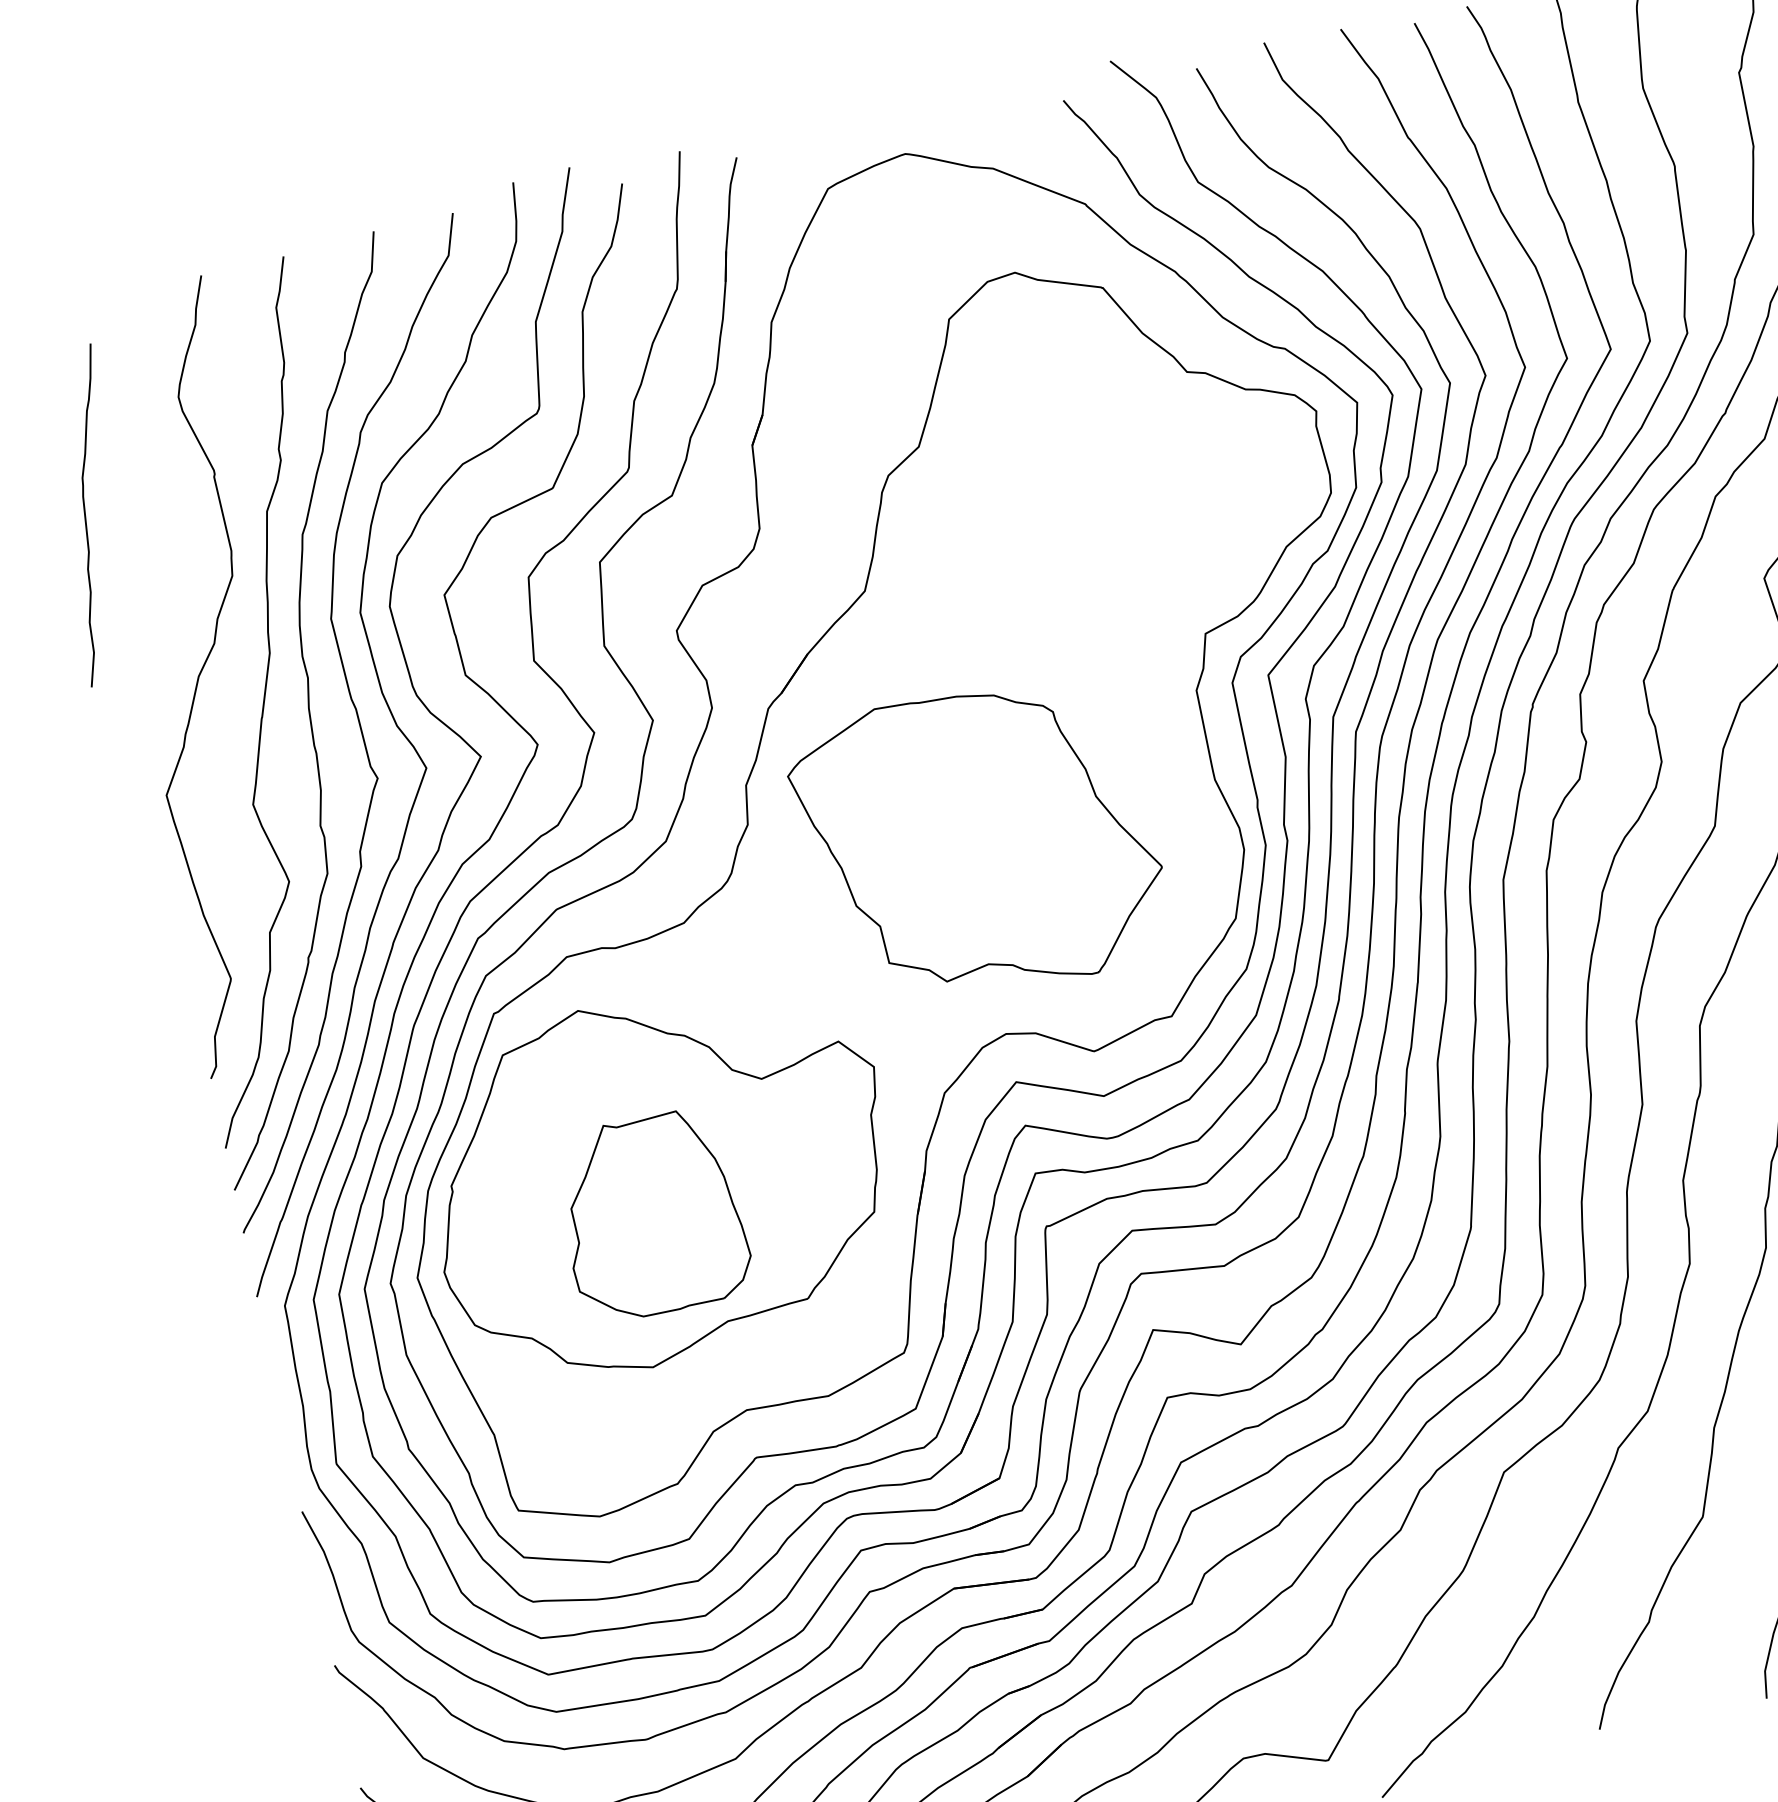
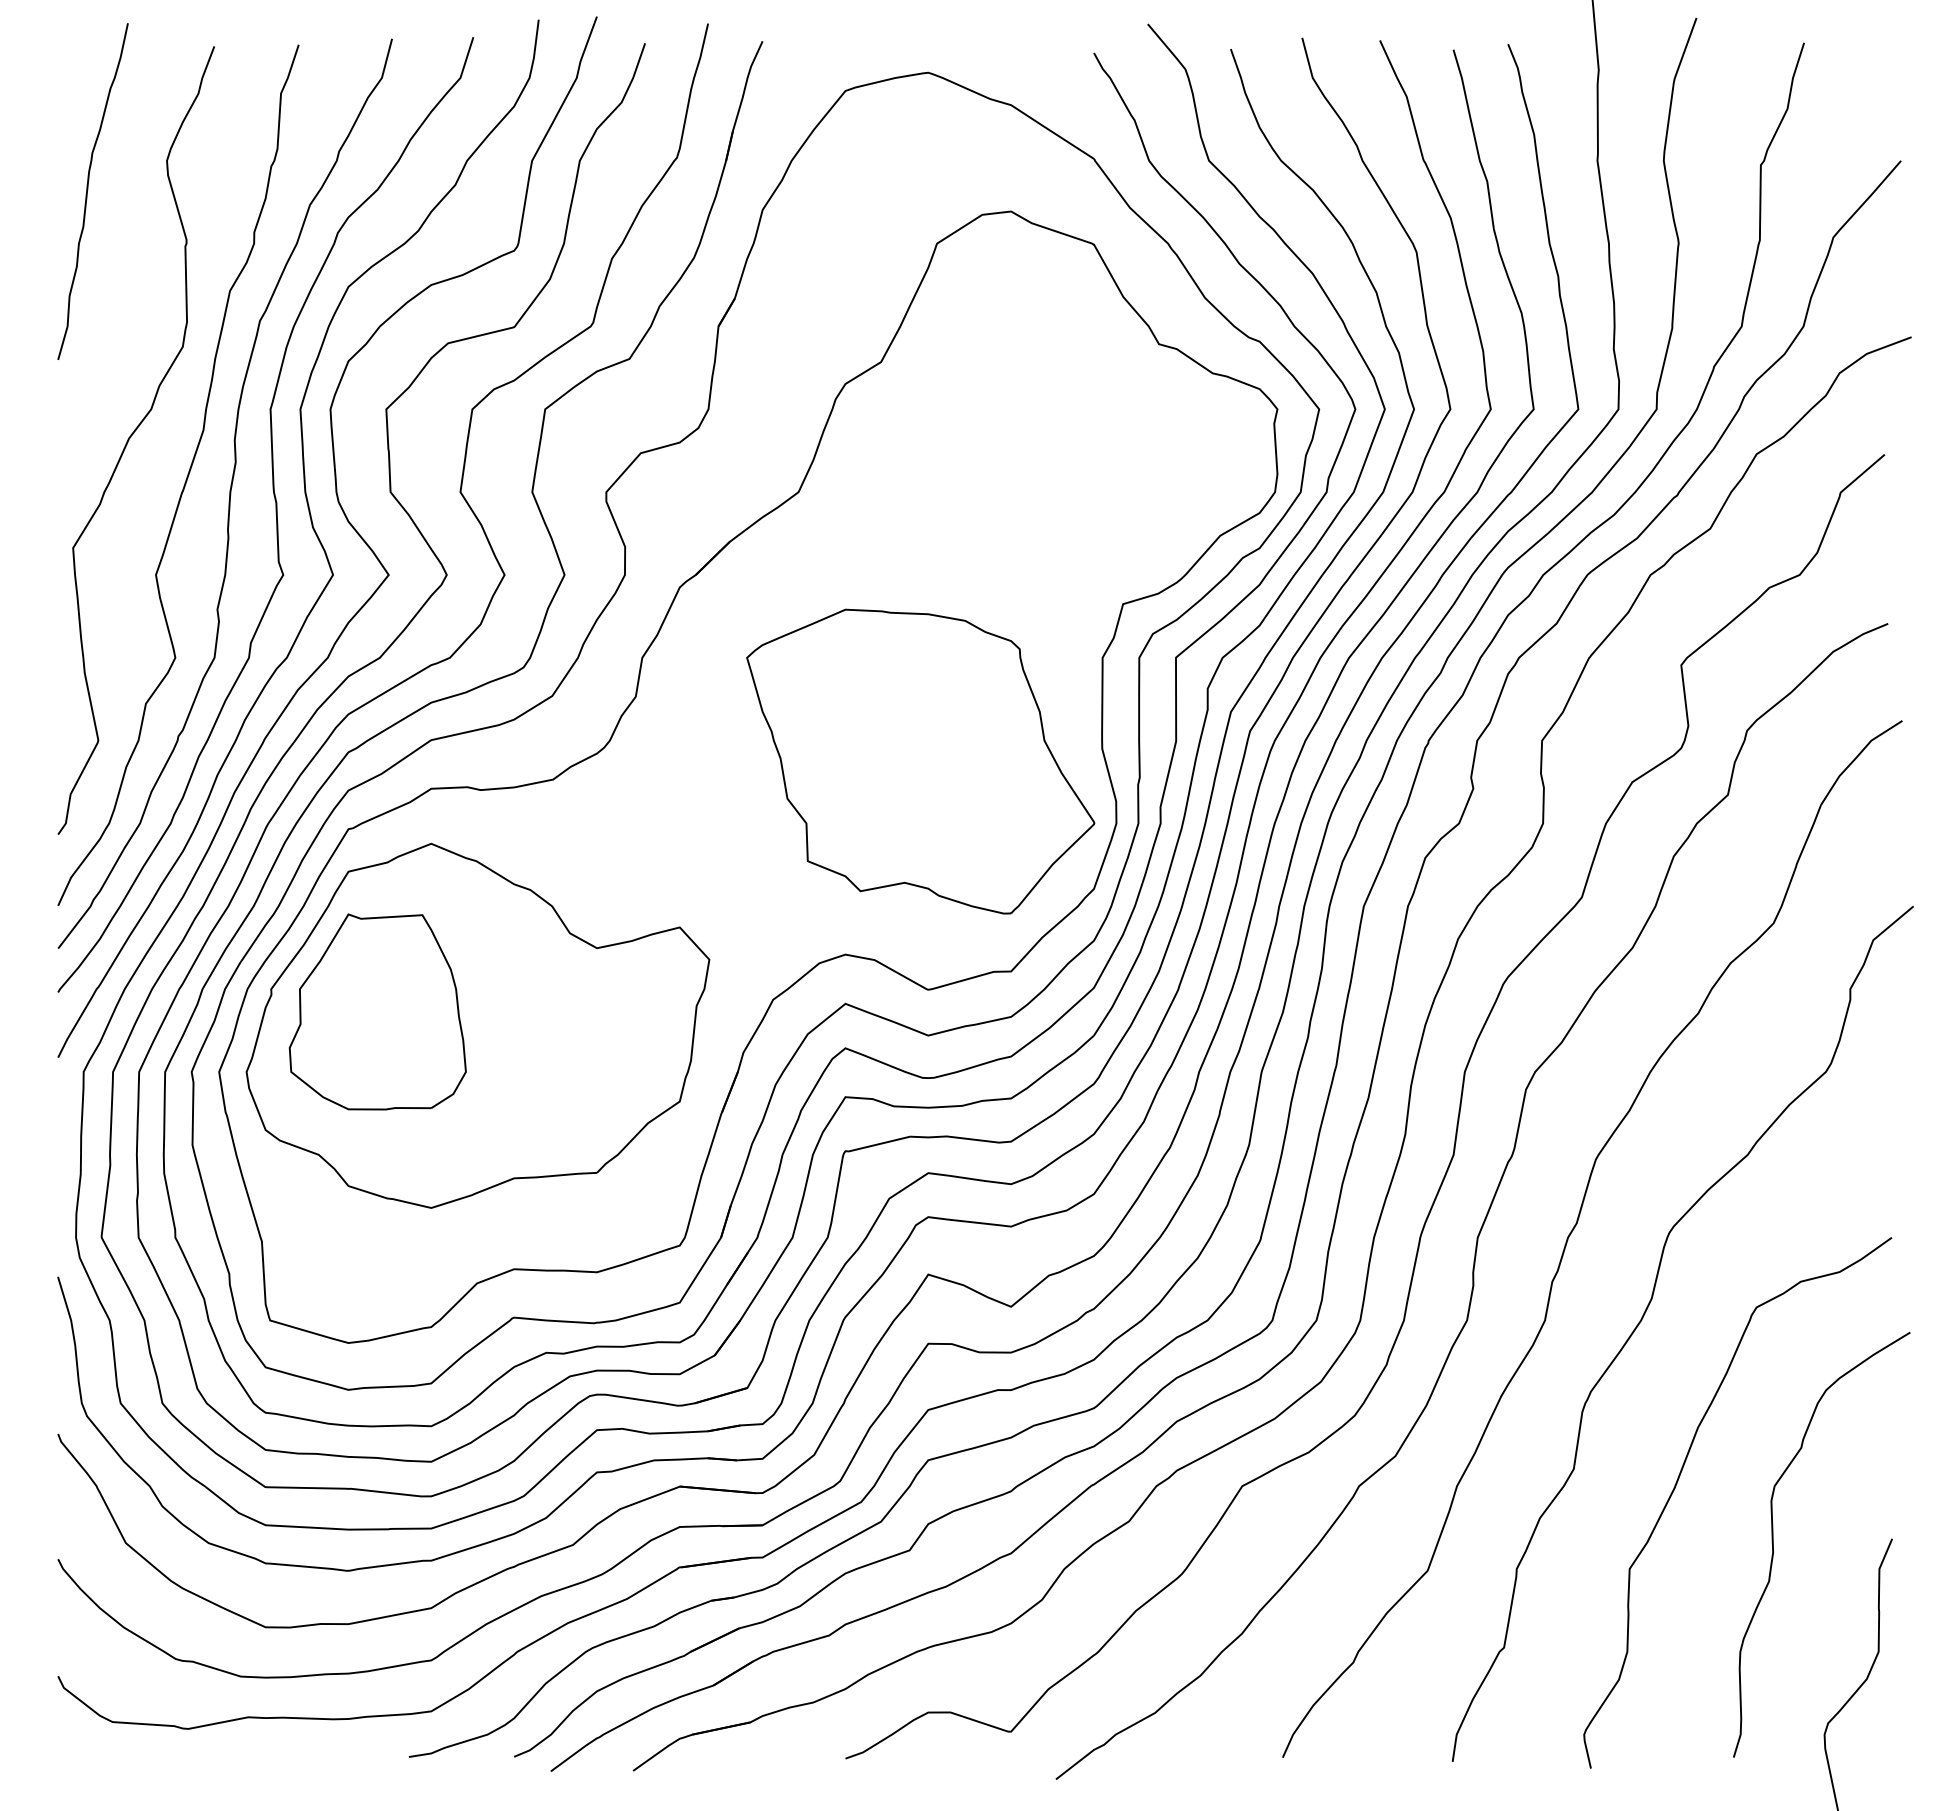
curve: (86, 515) -> (88, 190), moved
part: (979, 842) -> (920, 761), moved
part: (651, 1214) -> (377, 1011), moved

